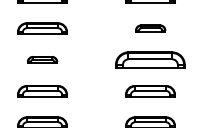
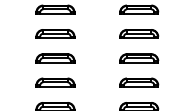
part: (150, 27) -> (139, 33), size x1.67
part: (42, 60) -> (55, 58), size x1.67
part: (150, 60) -> (139, 58), size x0.71

